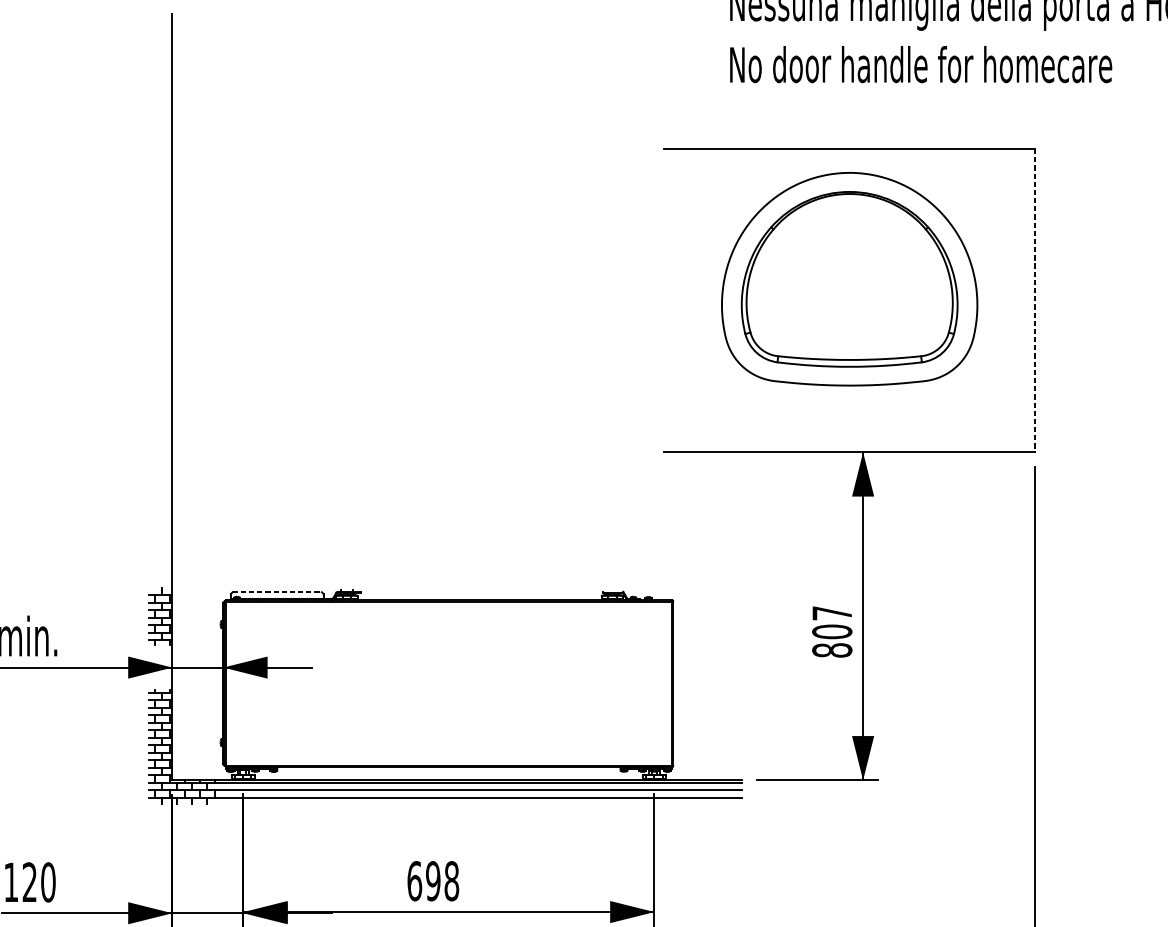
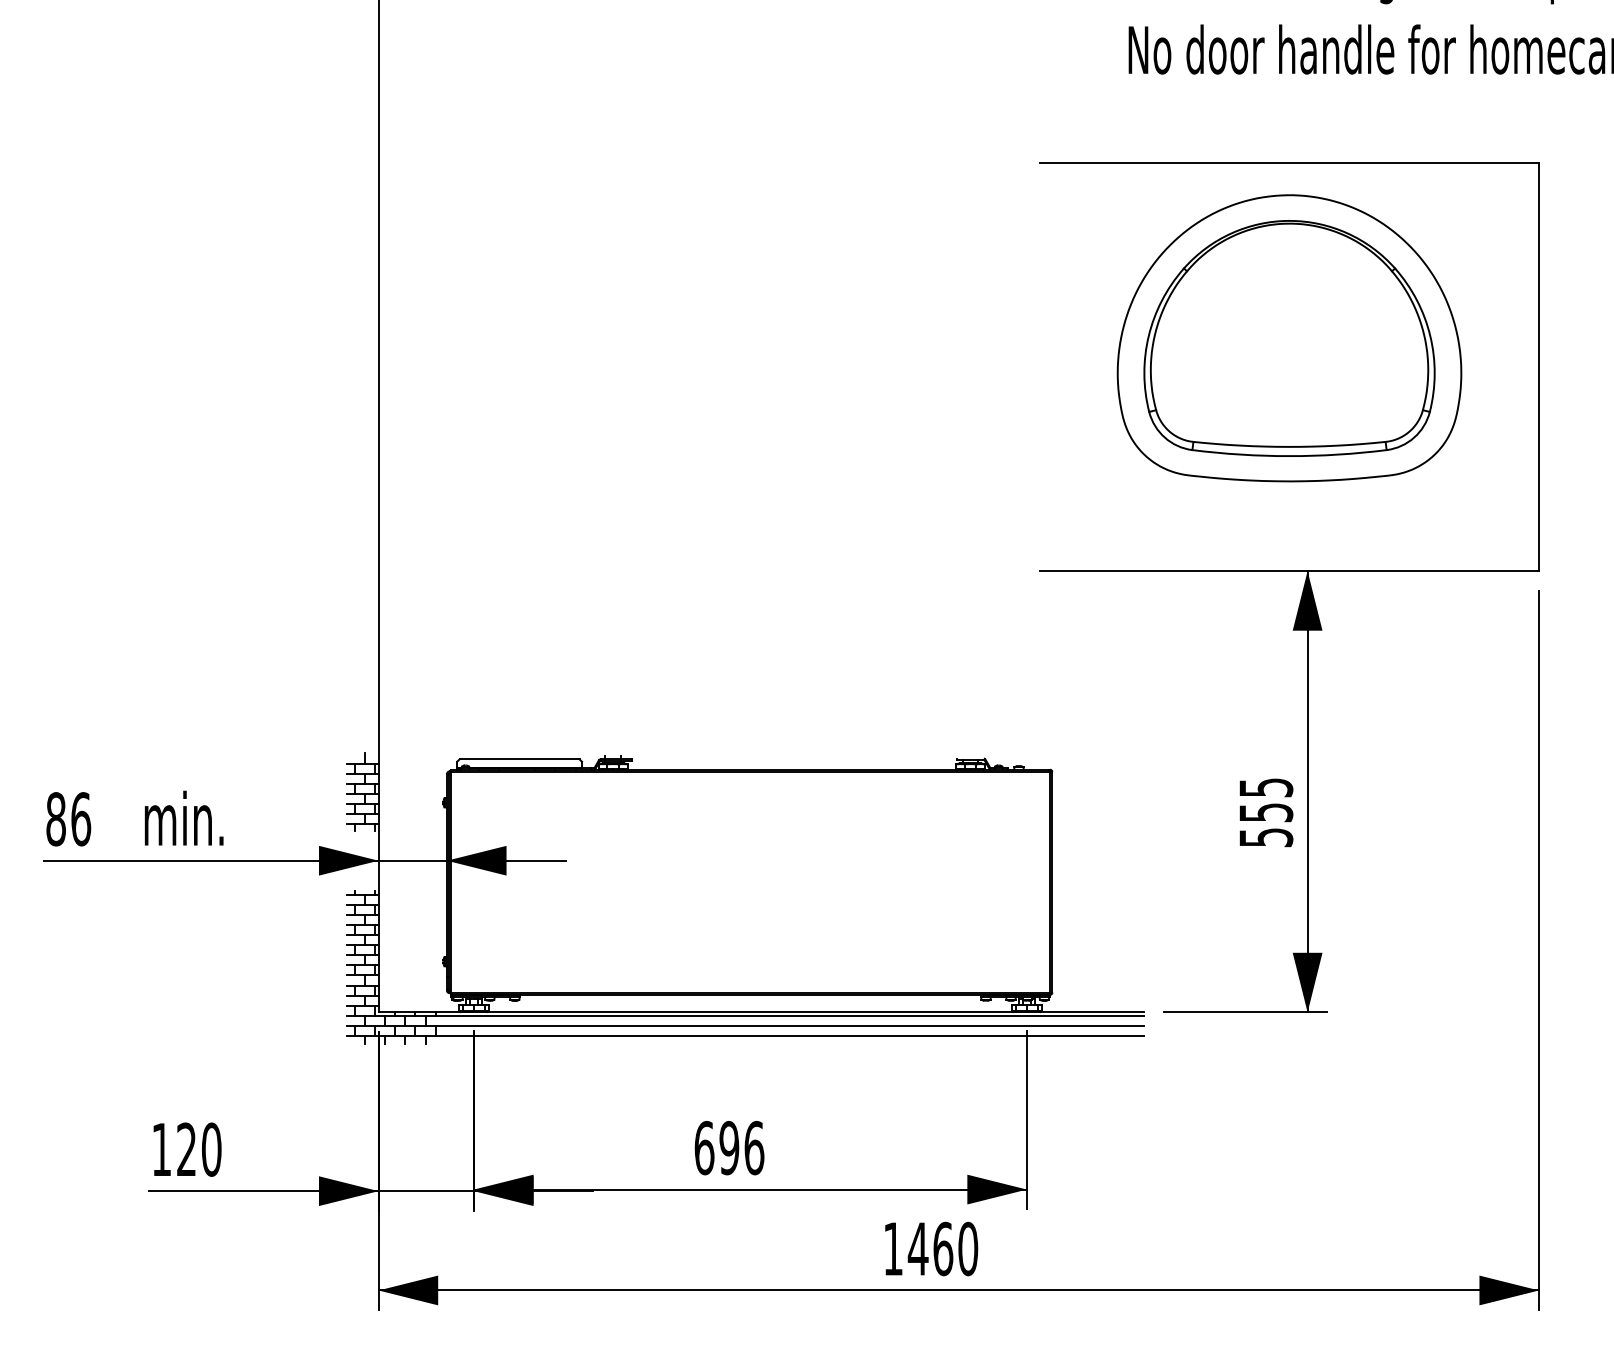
line: (1035, 300) -> (1539, 367), dashed -> solid
line: (277, 592) -> (519, 759), dashed -> solid
text: (832, 631) -> (1266, 812), 807 -> 555
text: (451, 880) -> (754, 1147), 698 -> 696

